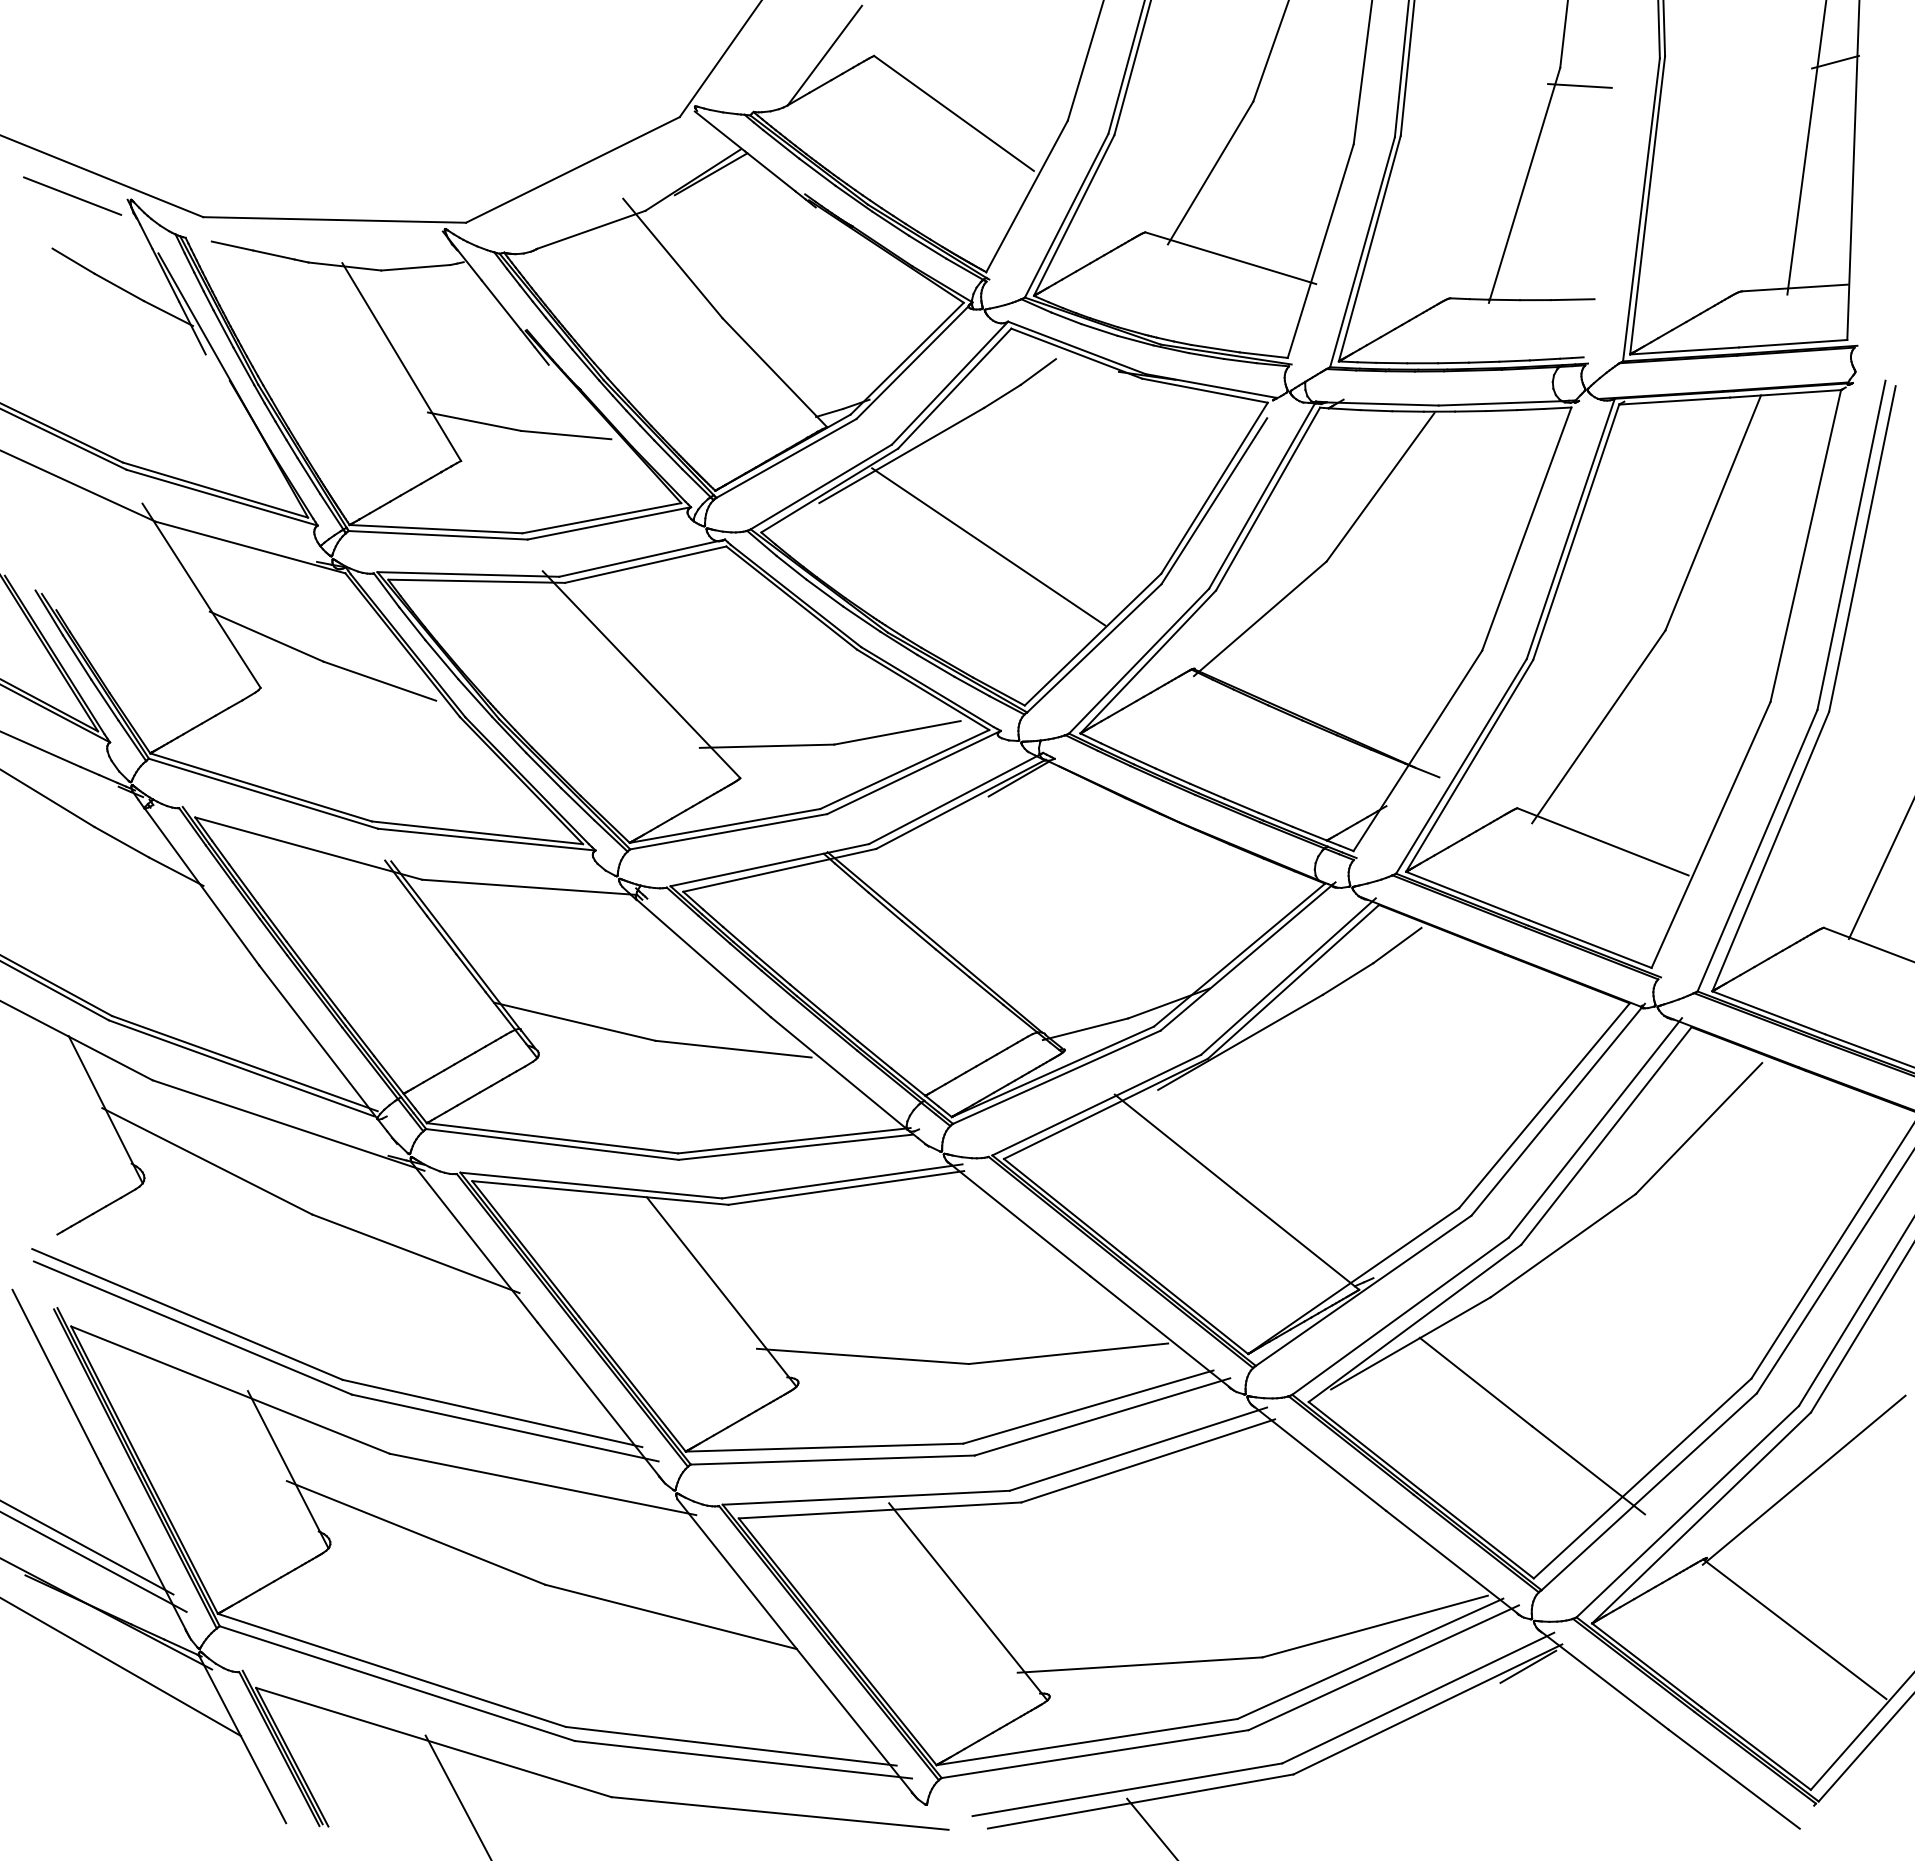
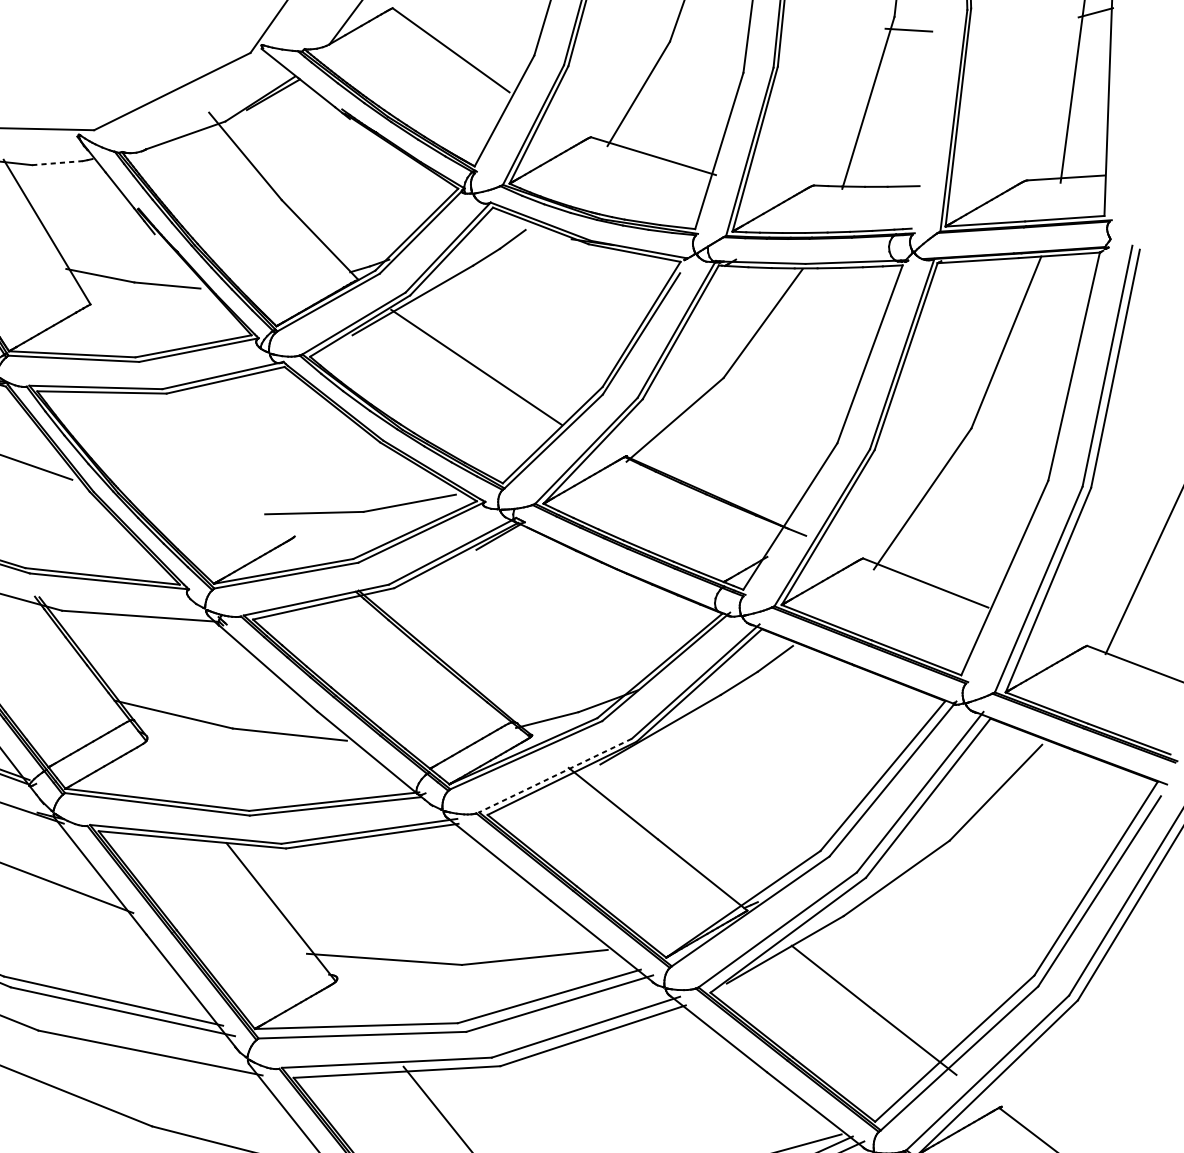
line: (415, 267) -> (57, 162), solid -> dashed
line: (641, 674) -> (222, 460), removed
line: (1096, 1105) -> (555, 775), solid -> dashed
line: (1803, 1479) -> (1072, 1049), removed

